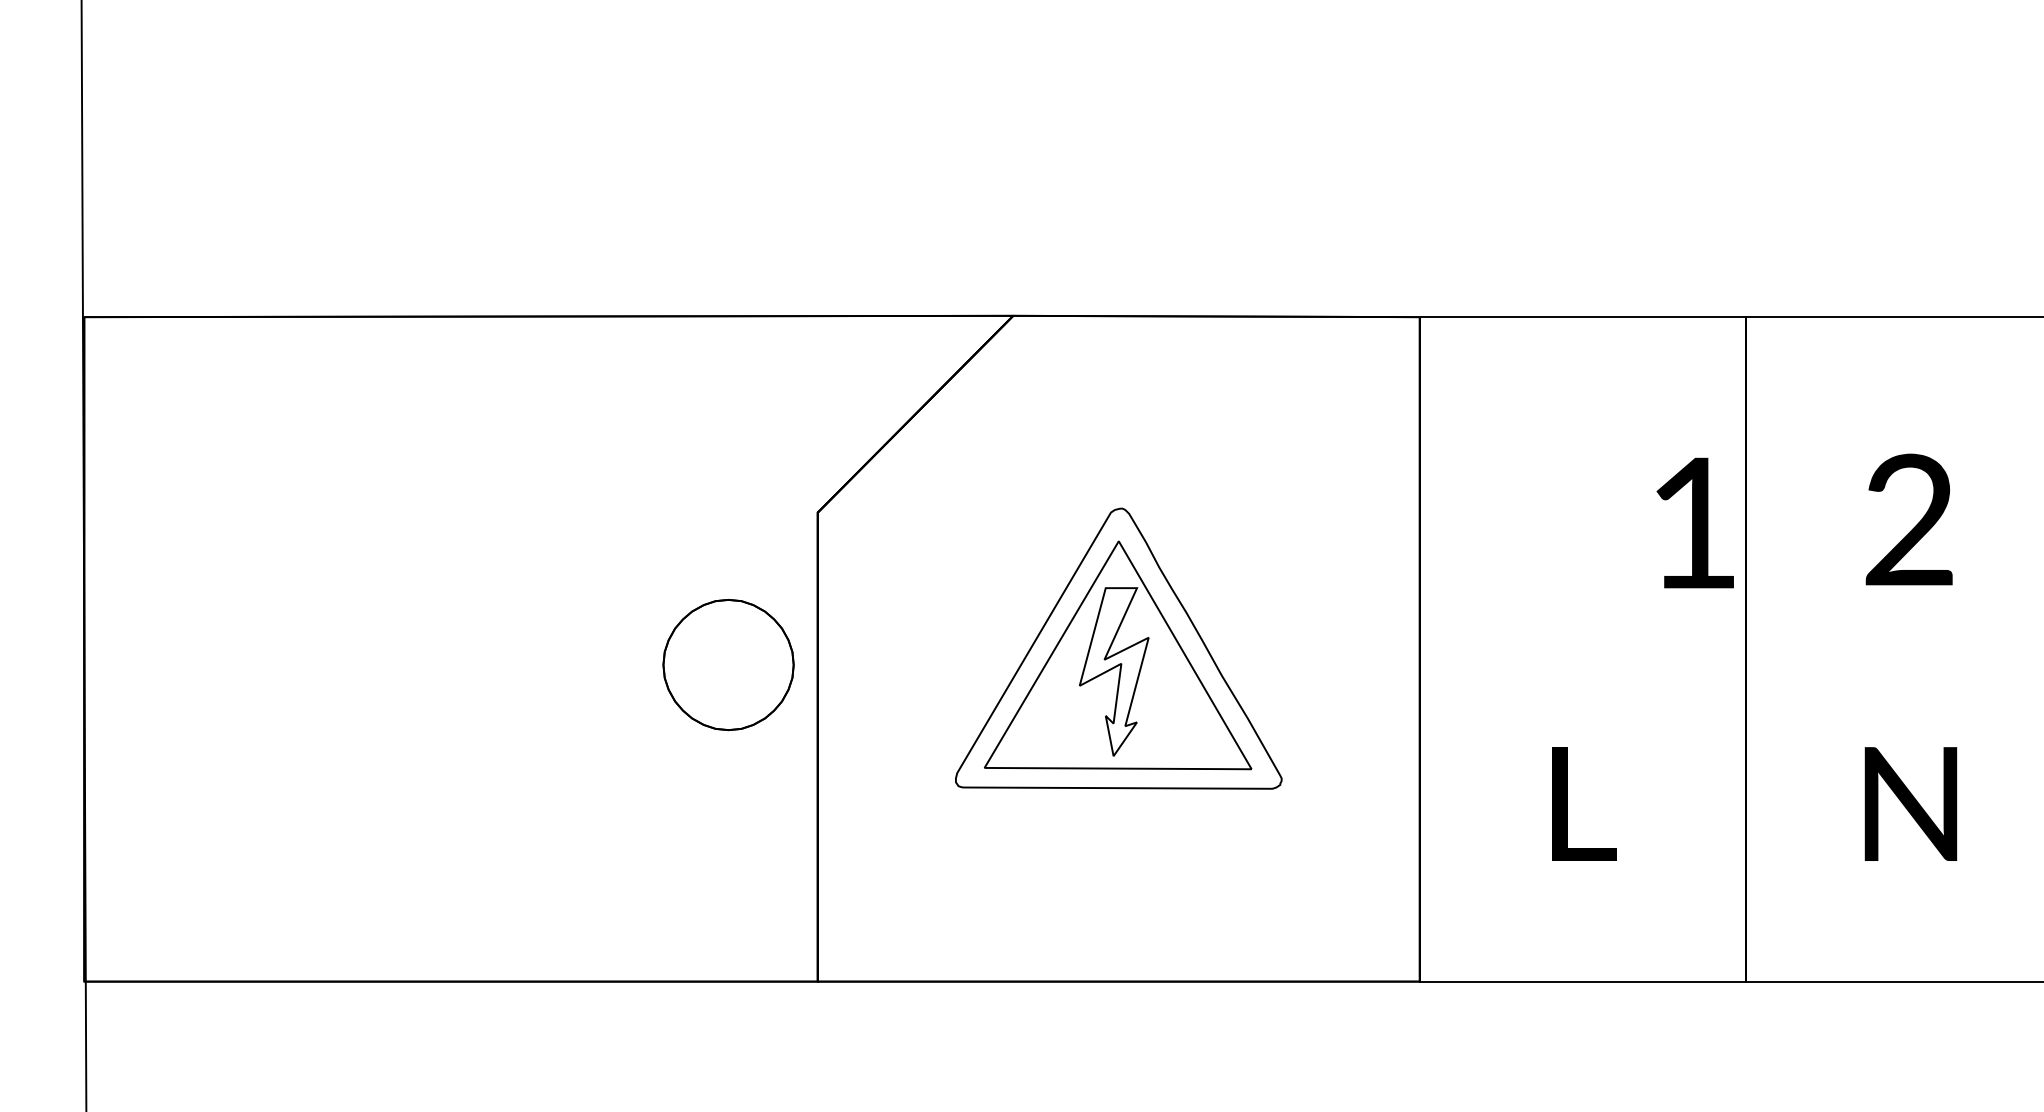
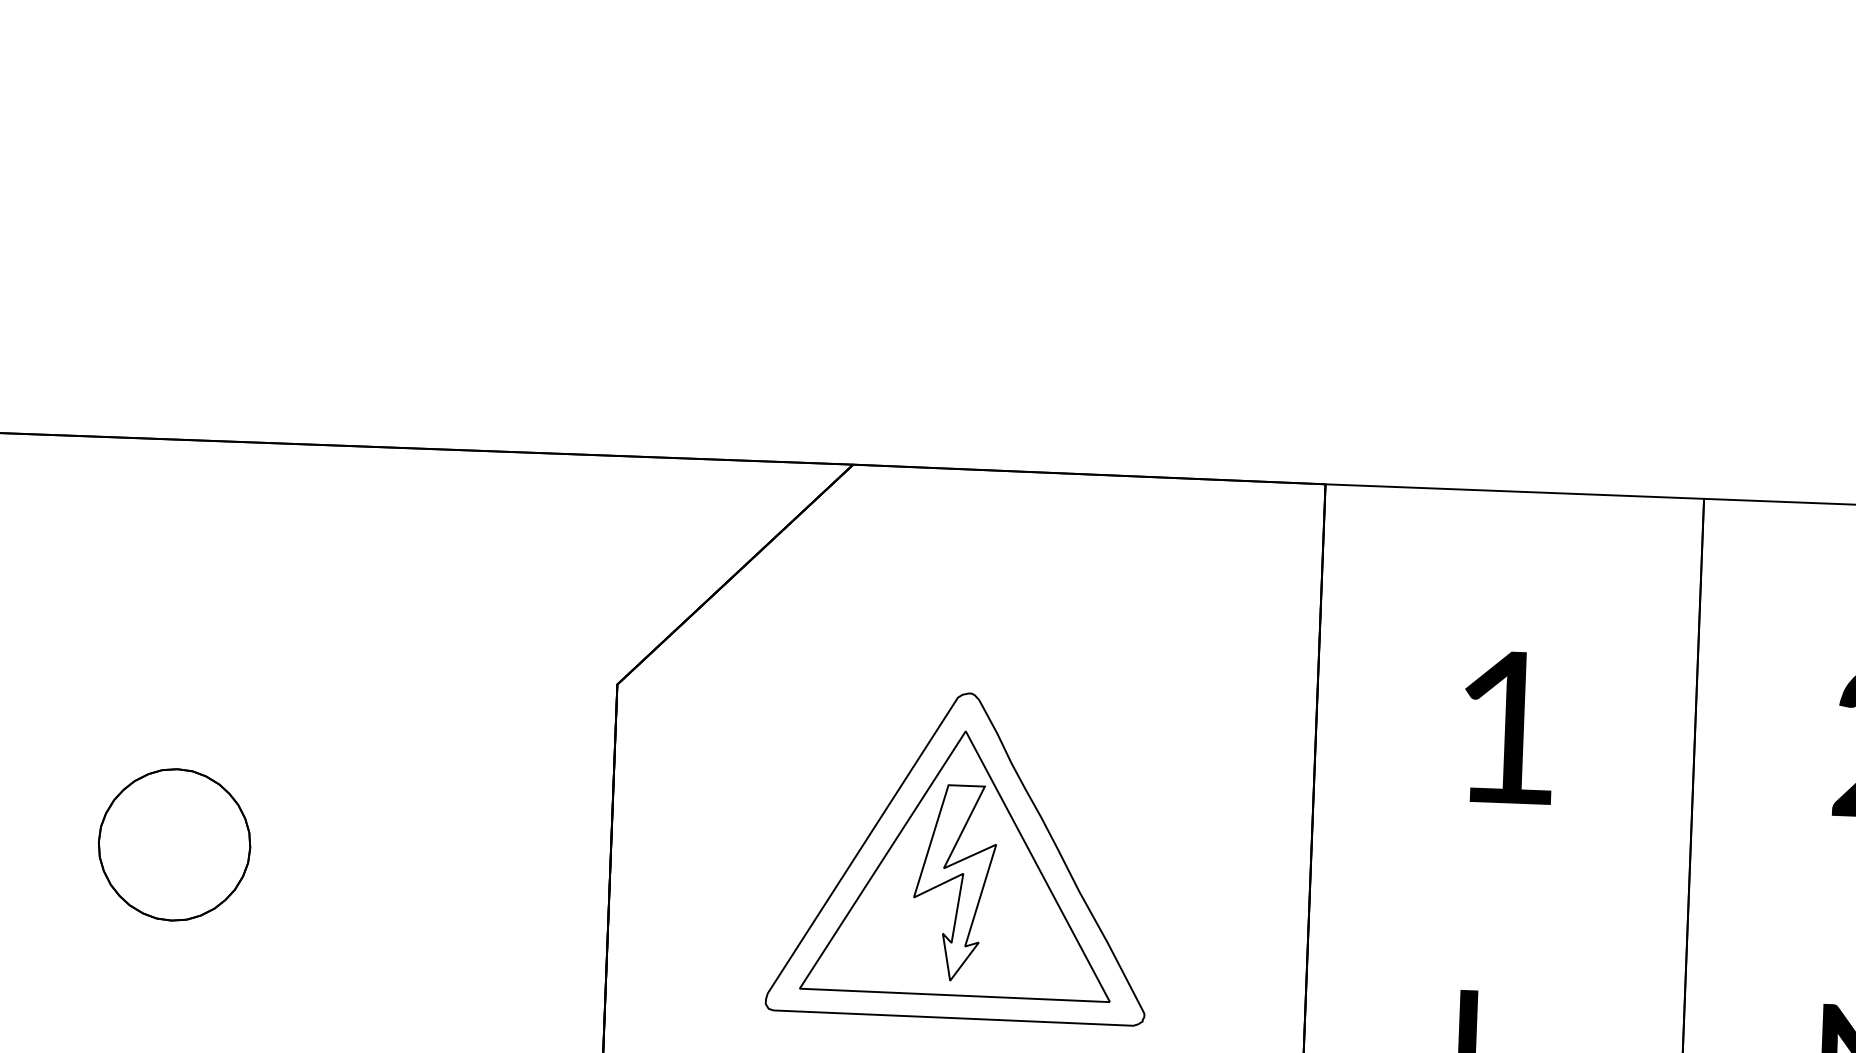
text: (1694, 522) -> (1507, 726), moved
part: (728, 664) -> (174, 844), moved

